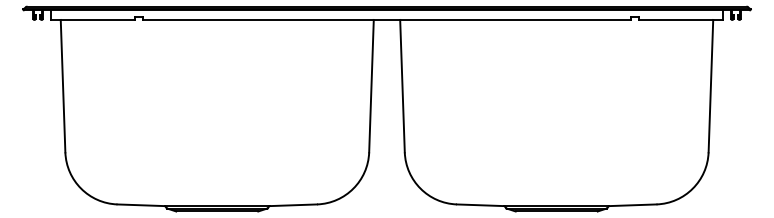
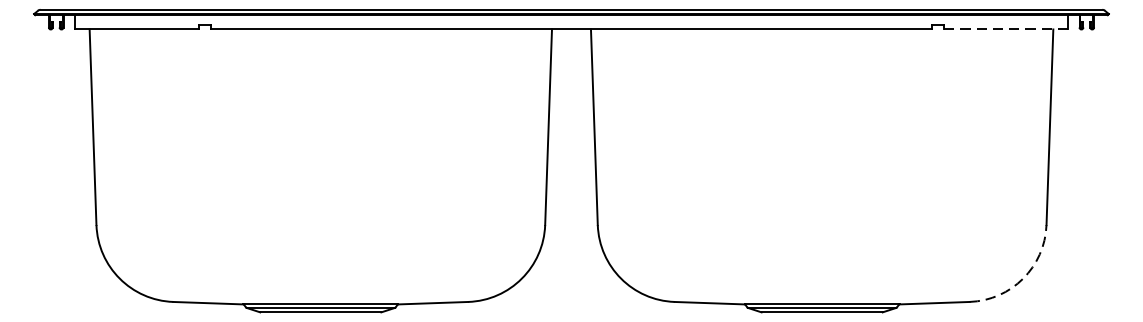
line: (681, 19) -> (1006, 28), solid -> dashed
arc: (692, 188) -> (1022, 278), solid -> dashed

